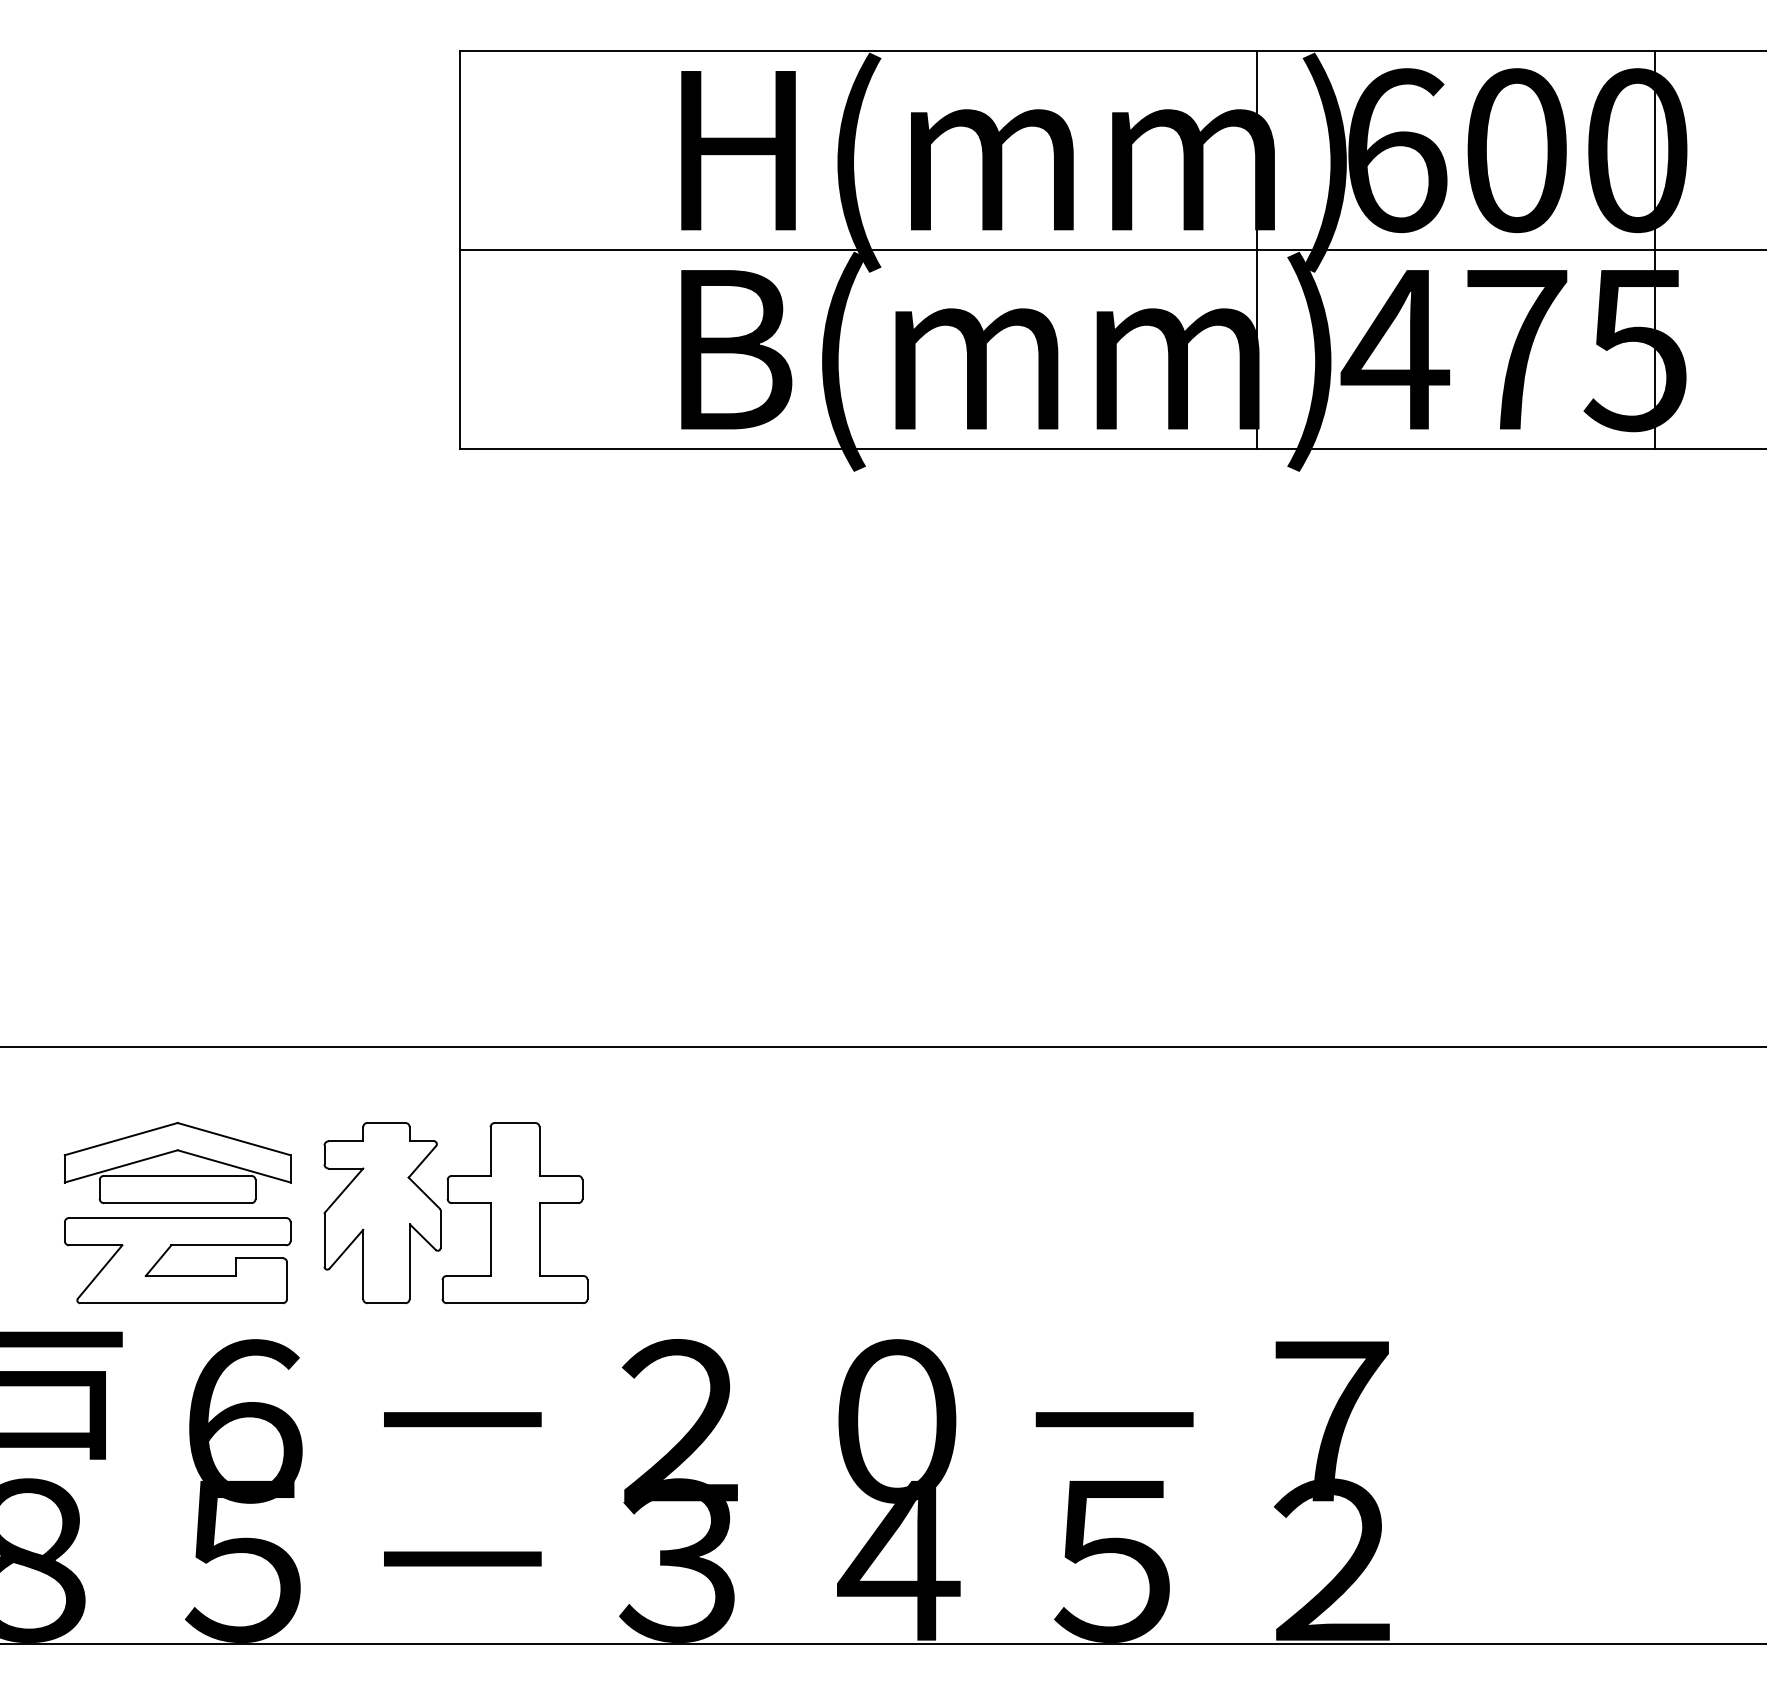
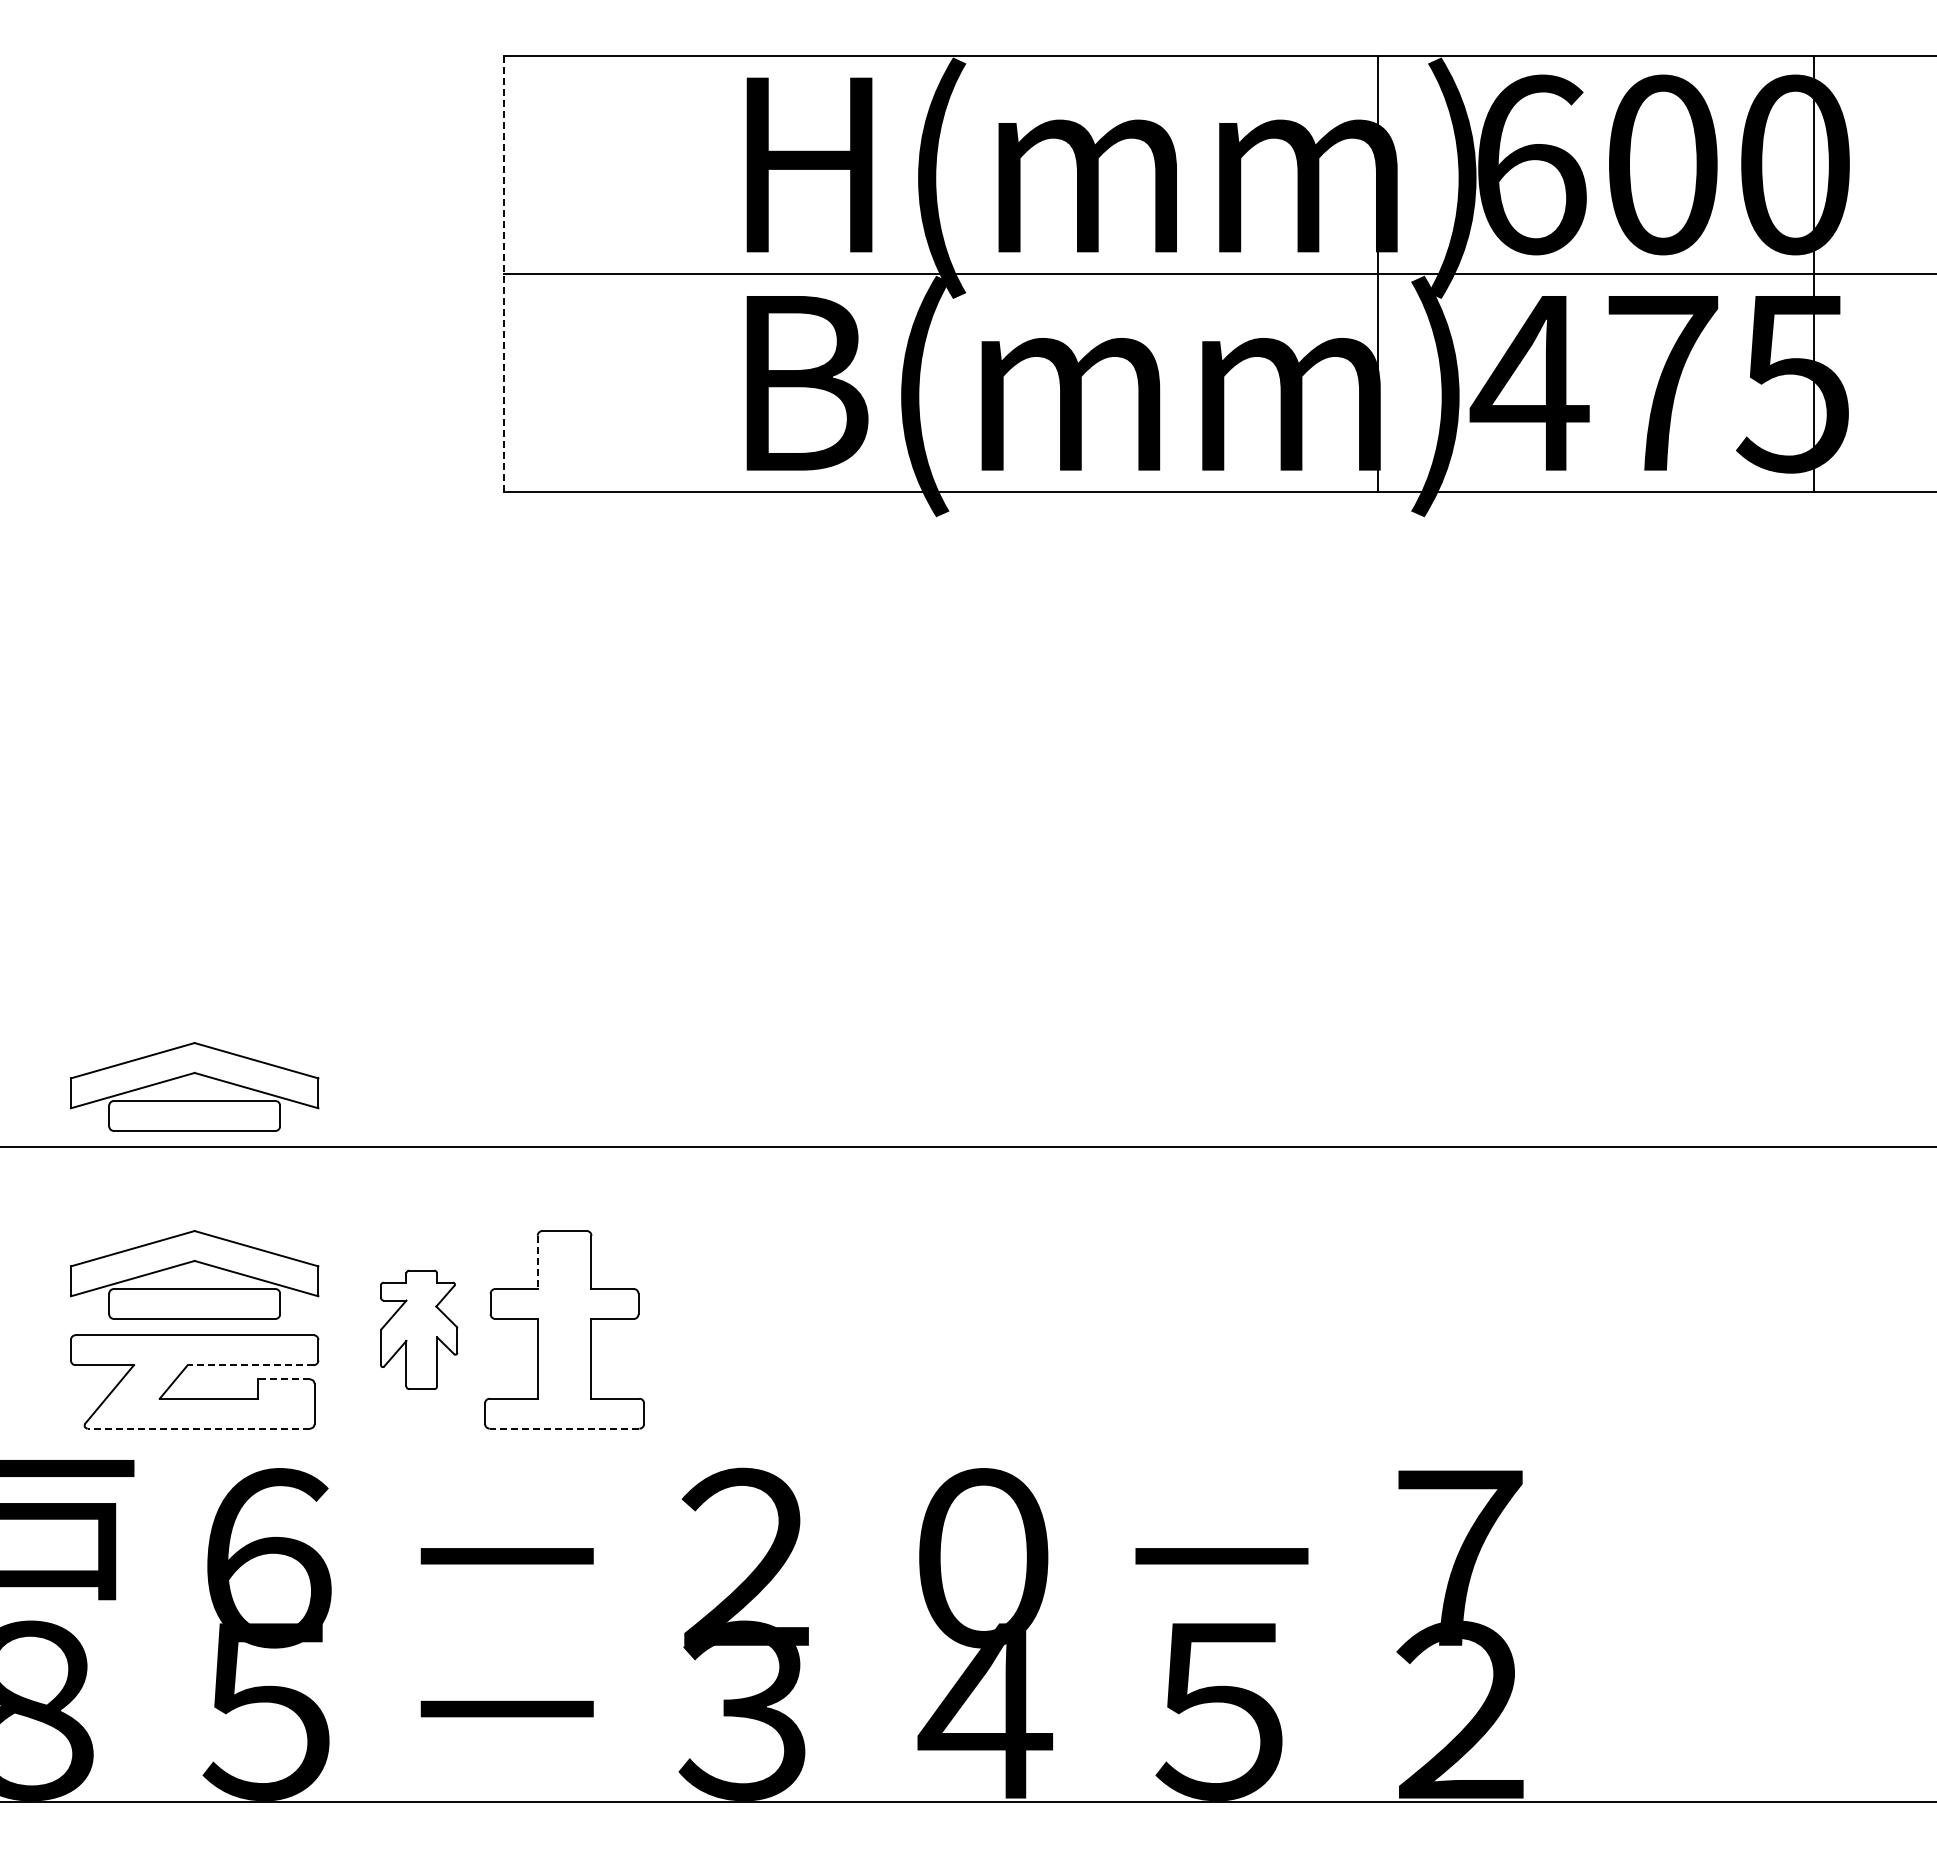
line: (460, 250) -> (504, 274), solid -> dashed
part: (173, 981) -> (190, 1075), added
line: (490, 1151) -> (537, 1262), solid -> dashed
part: (381, 1212) -> (418, 1329), size x0.6
line: (228, 1245) -> (250, 1365), solid -> dashed
line: (259, 1258) -> (284, 1379), solid -> dashed
line: (181, 1303) -> (198, 1428), solid -> dashed
line: (515, 1303) -> (564, 1428), solid -> dashed

